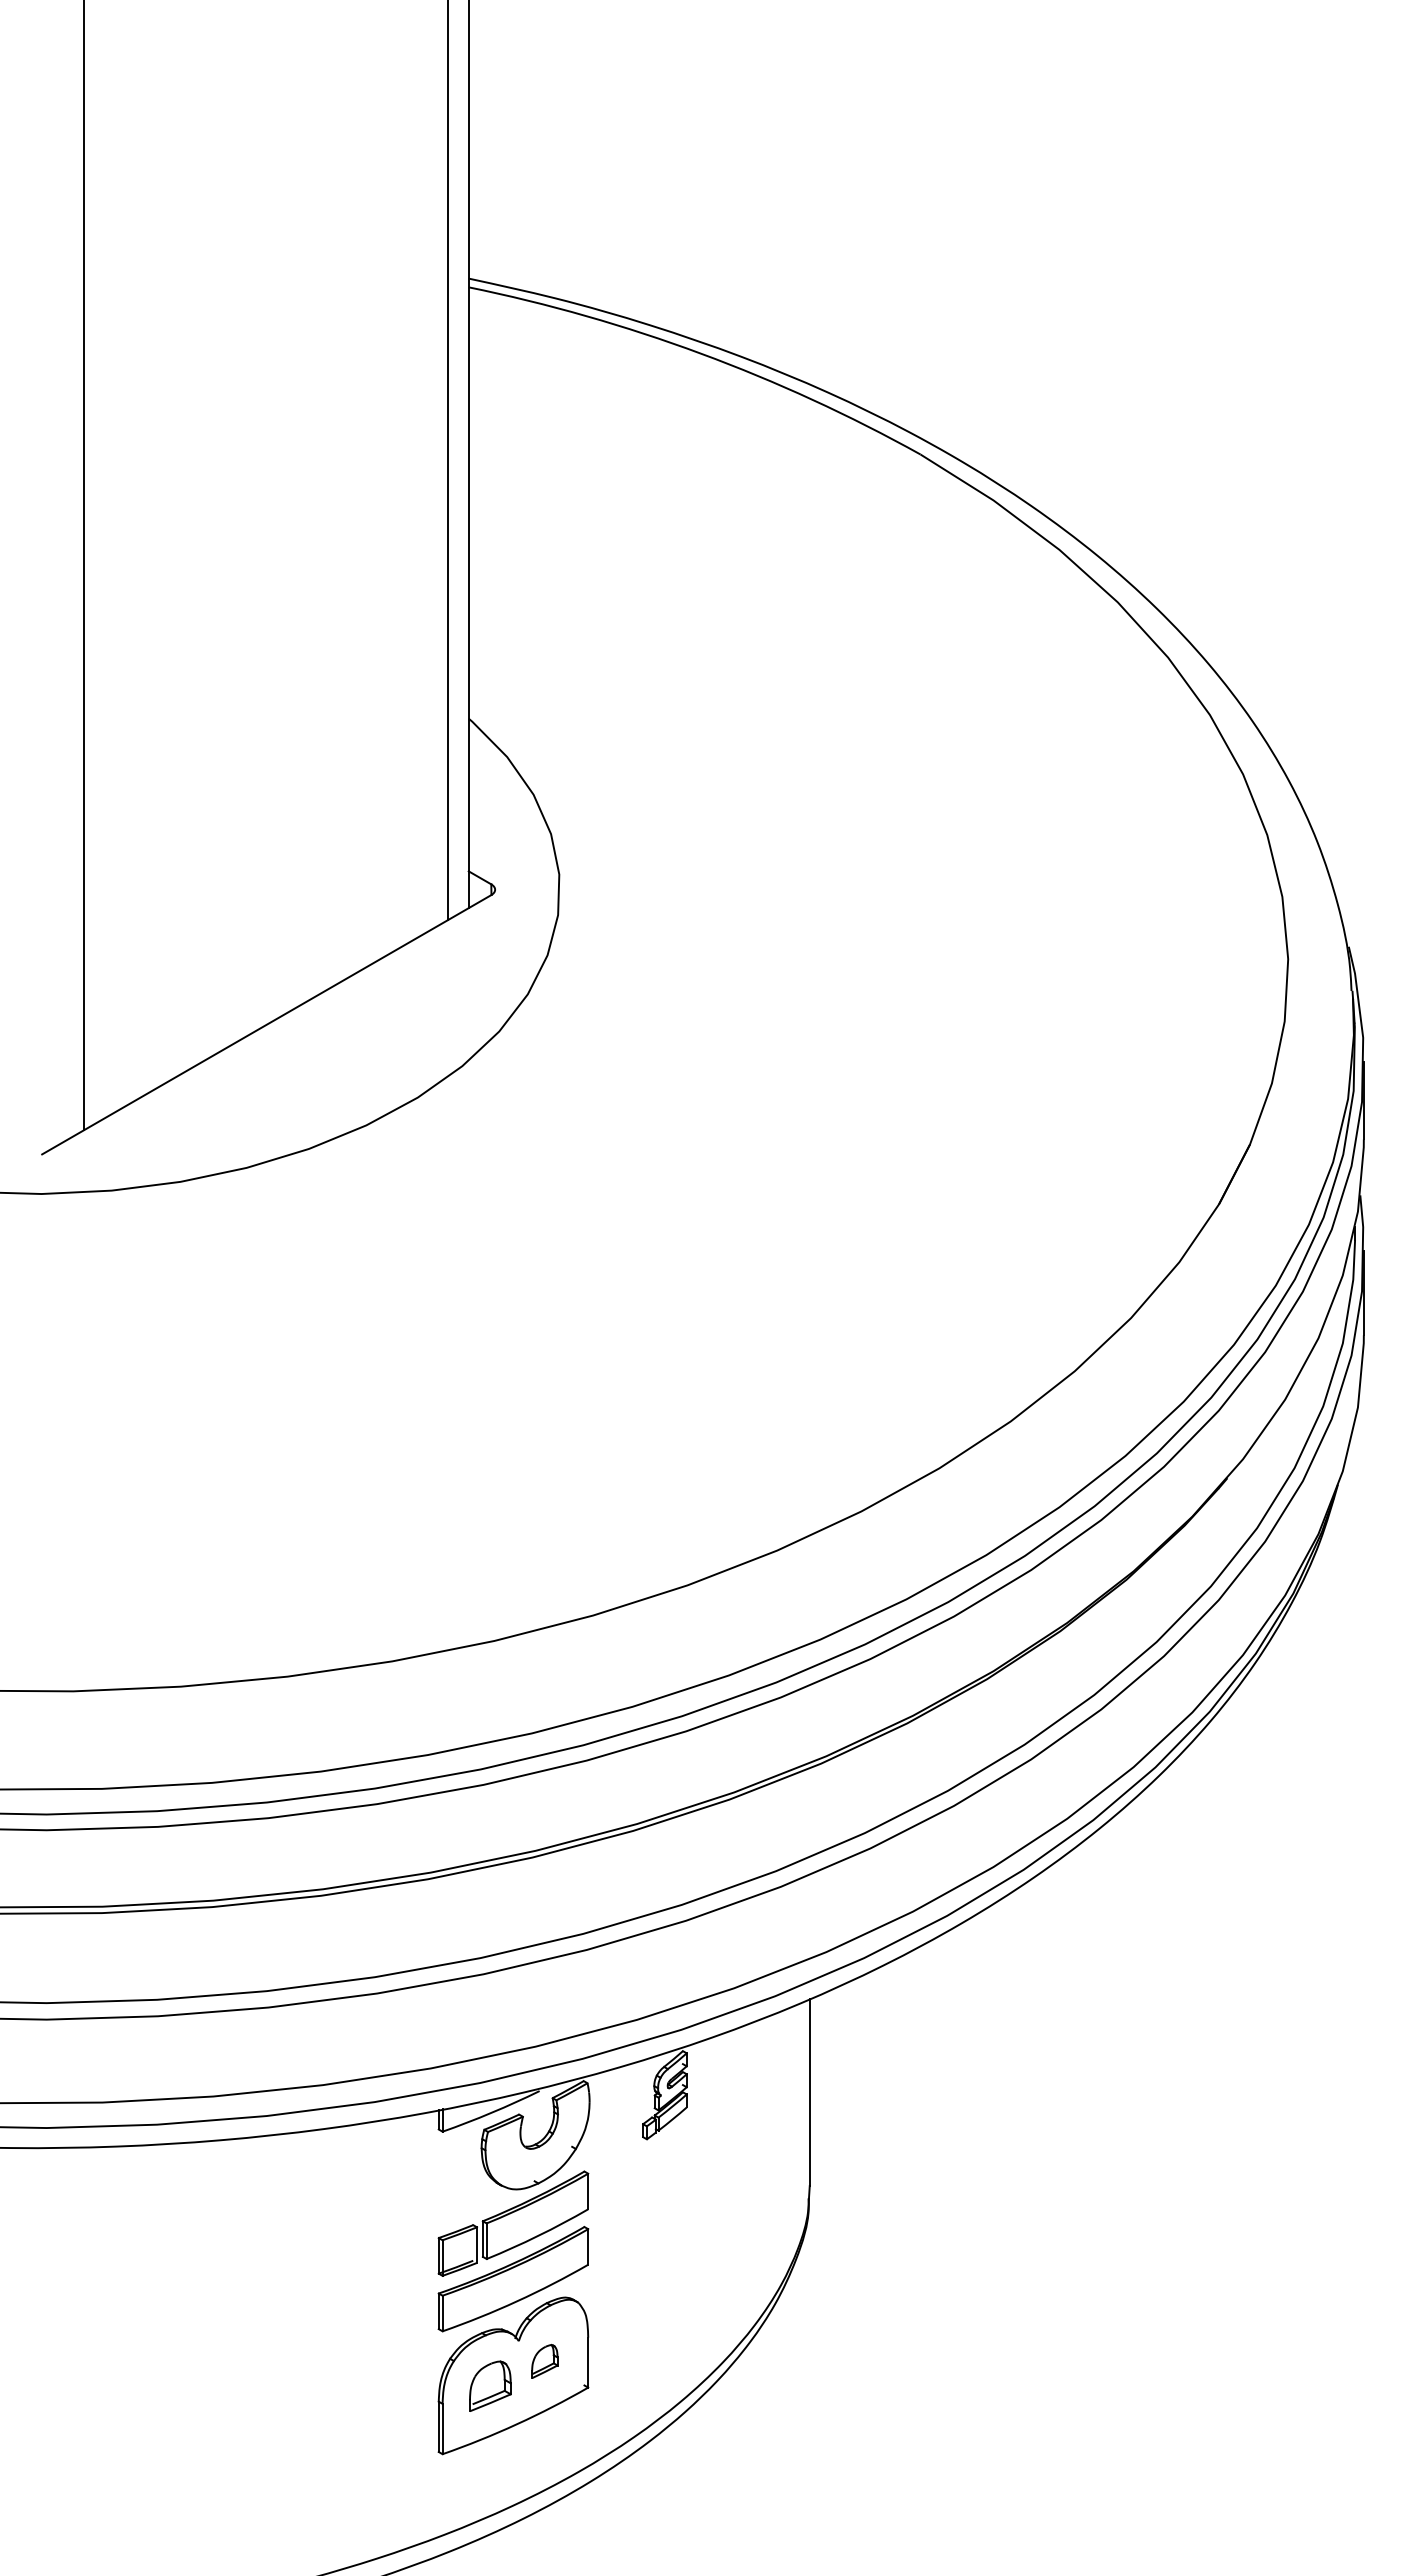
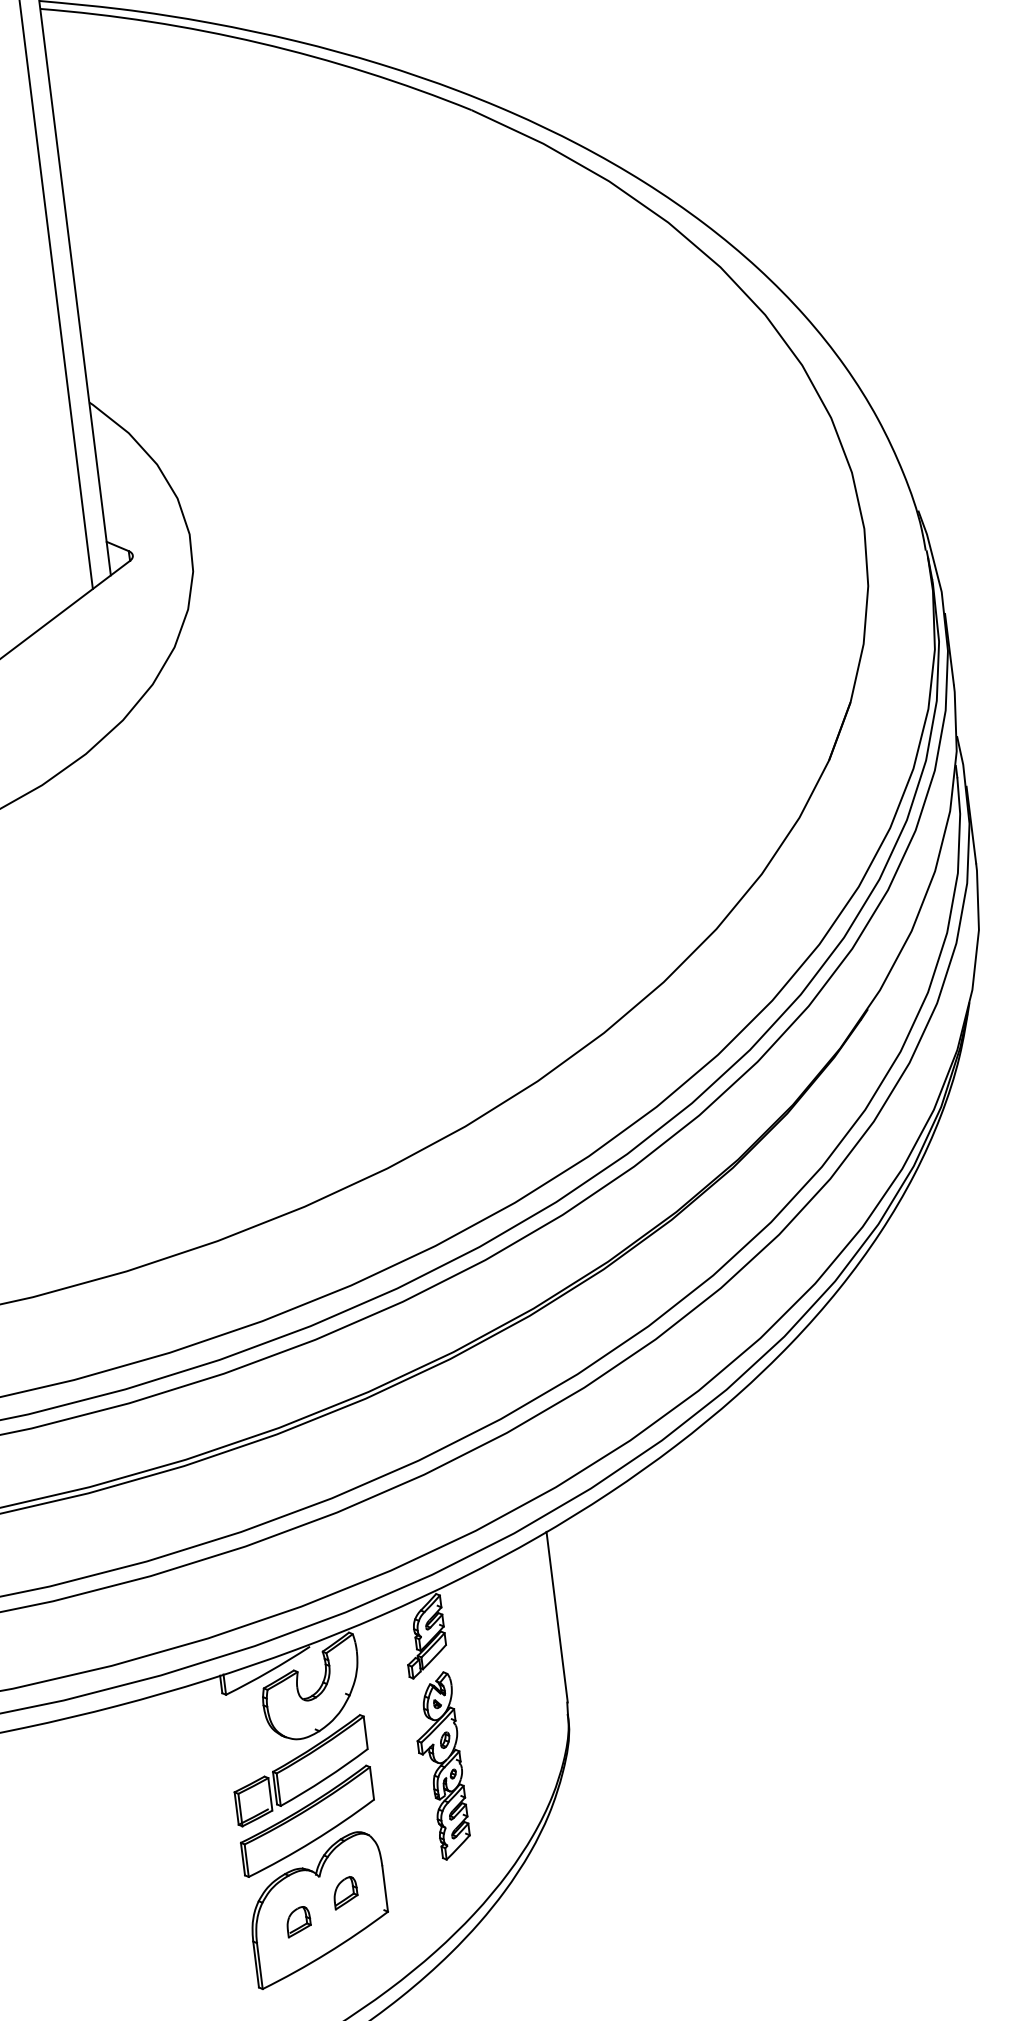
part: (665, 2237) -> (441, 1766), added
part: (490, 2386) -> (298, 1921), size x0.62

